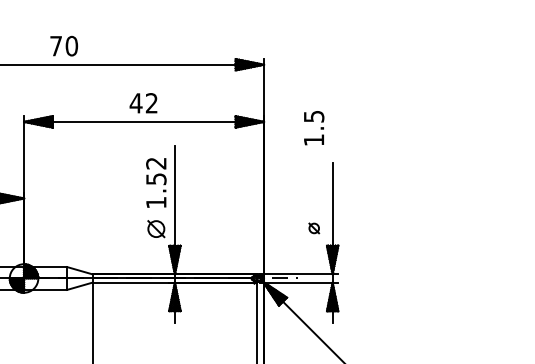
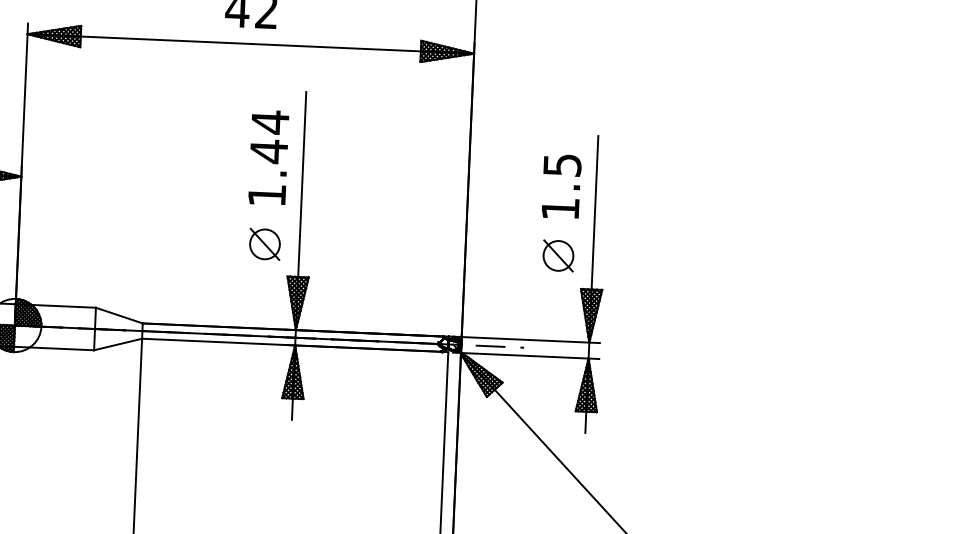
text: (314, 128) -> (562, 187), moved
text: (156, 171) -> (269, 137), 1.52 -> 1.44
part: (314, 228) -> (559, 256), size x1.67

